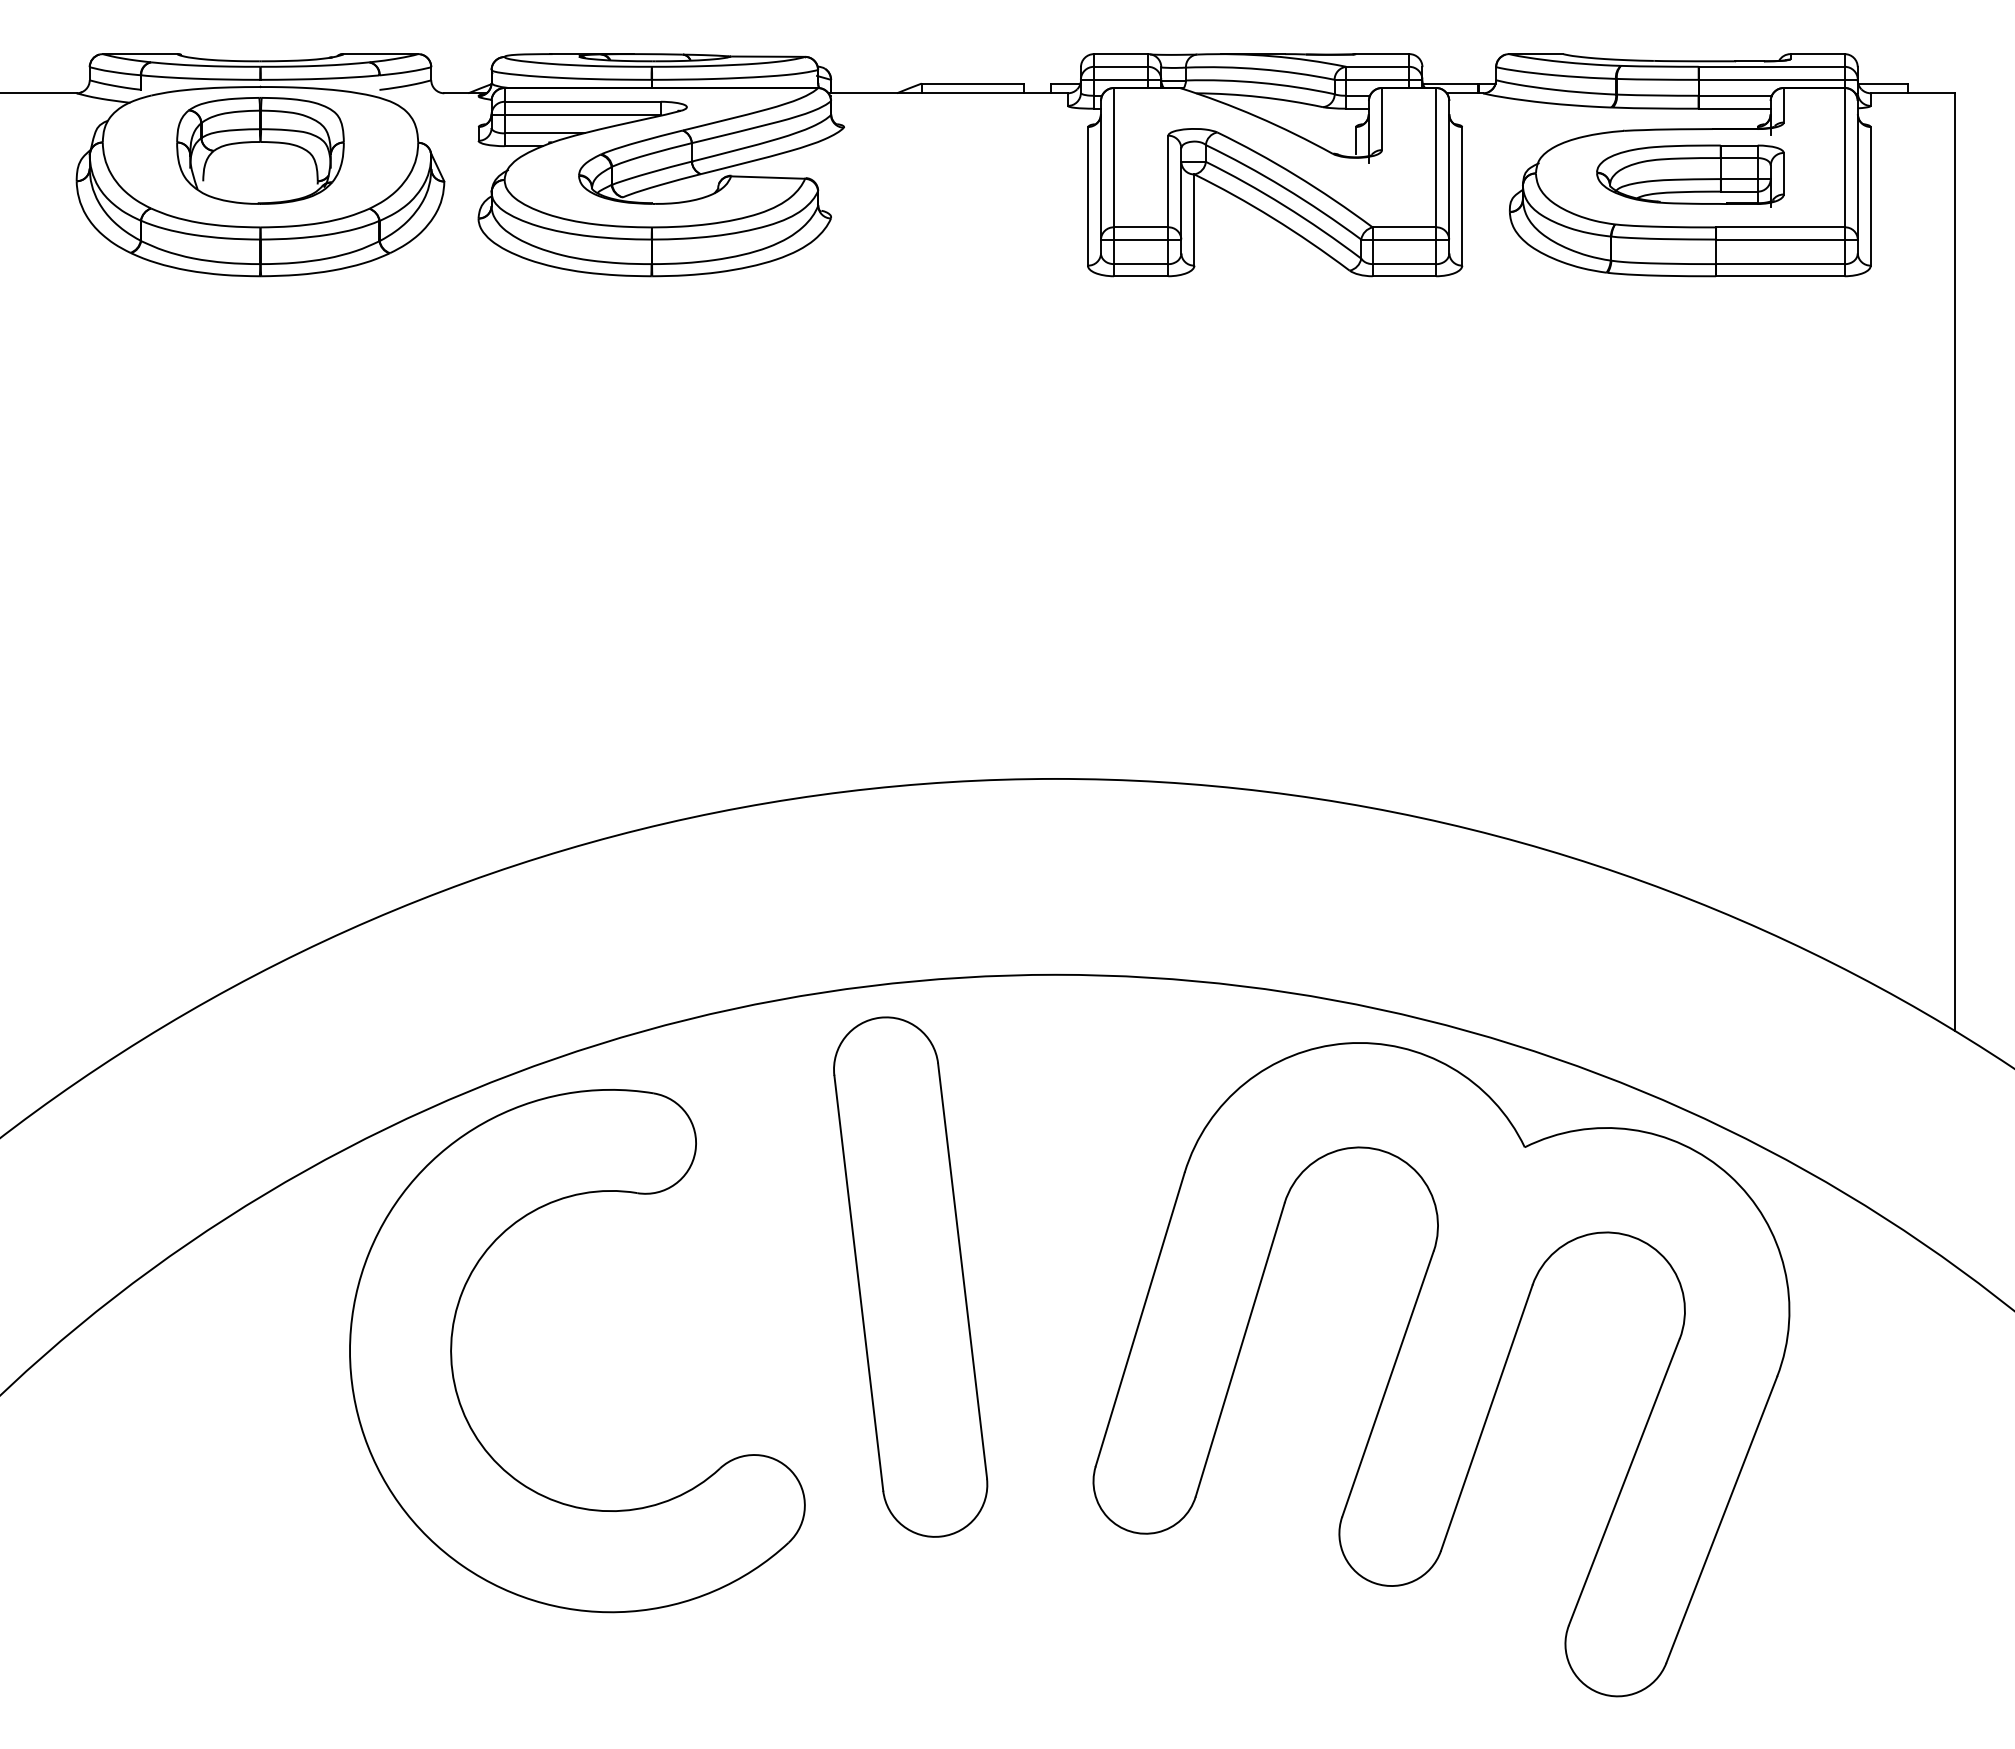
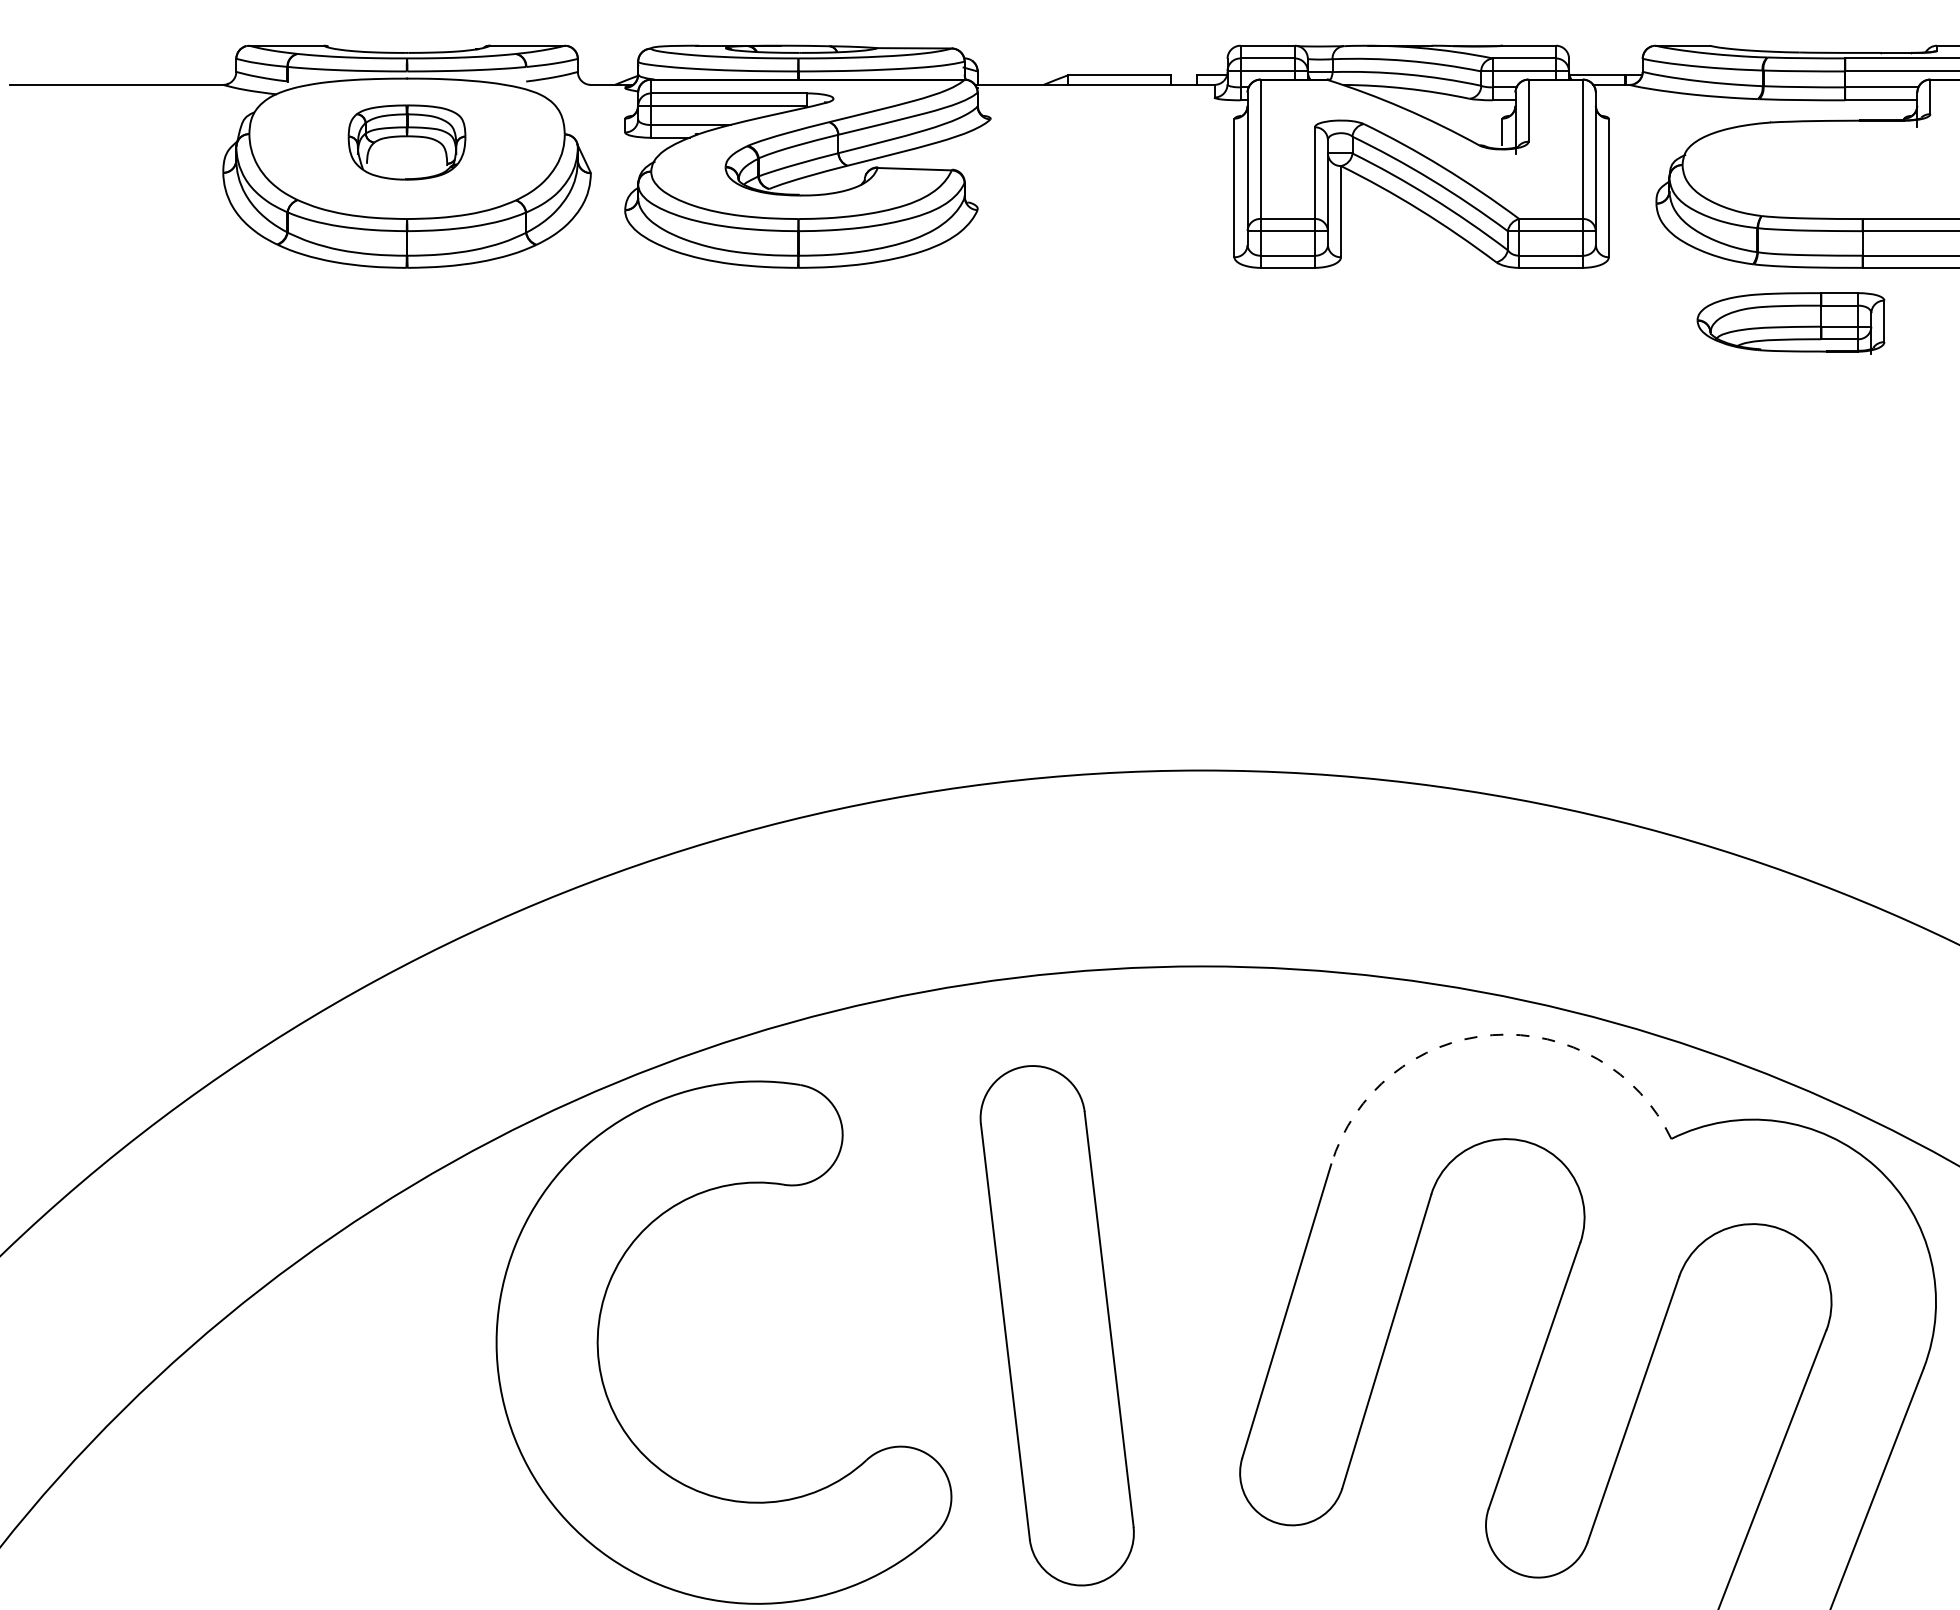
part: (260, 150) -> (407, 142), size x0.7
part: (1690, 175) -> (1791, 323), moved
arc: (1346, 1043) -> (1493, 1035), solid -> dashed
part: (910, 1276) -> (1057, 1325), moved

